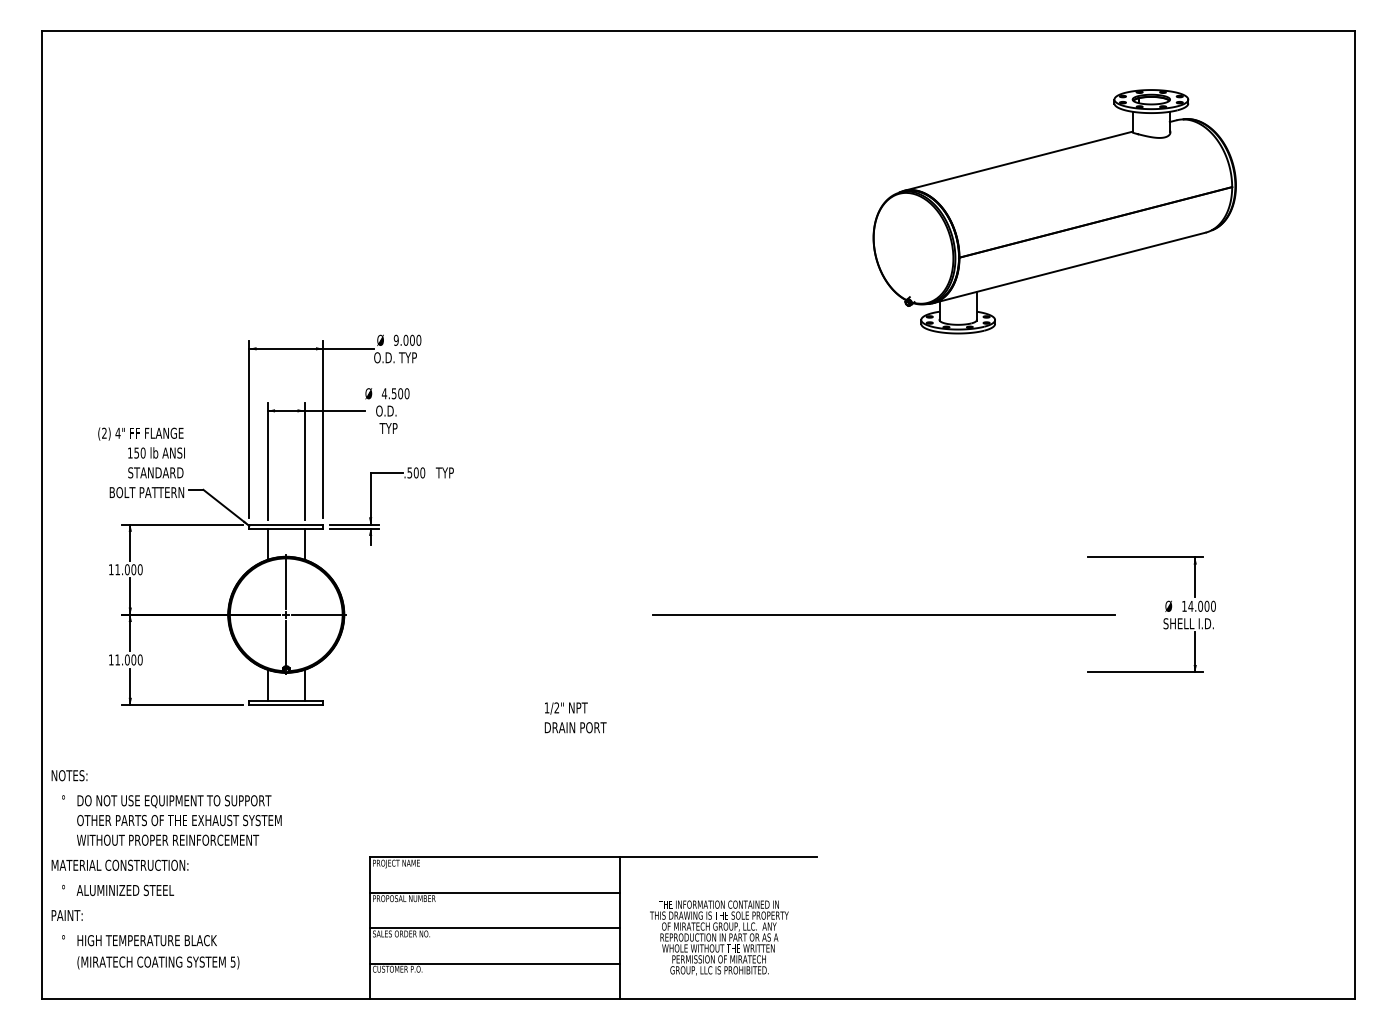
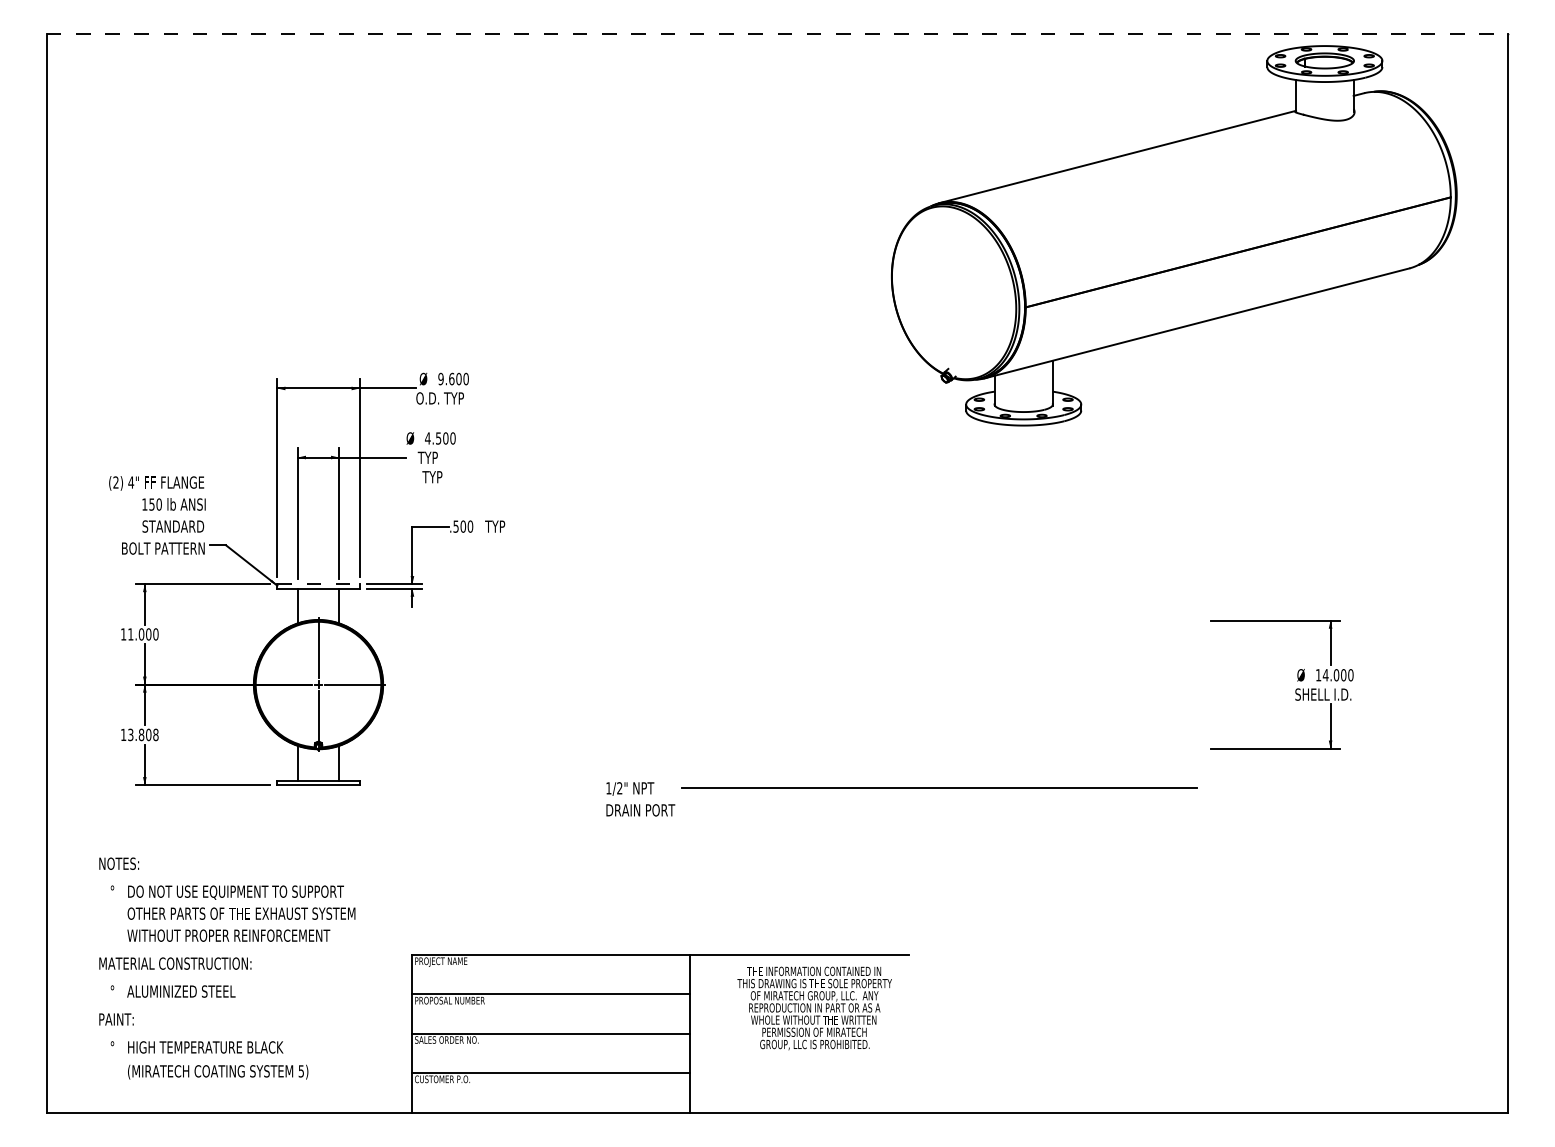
line: (698, 30) -> (777, 34), solid -> dashed
part: (1054, 211) -> (1173, 235), size x1.4
text: (405, 339) -> (451, 378), 9.000 -> 9.600
text: (385, 410) -> (429, 457), O.D. -> TYP
line: (287, 524) -> (319, 584), solid -> dashed
line: (883, 614) -> (939, 787), moved
text: (129, 659) -> (143, 734), 11.000 -> 13.808
text: (166, 869) -> (227, 968), moved
text: (719, 938) -> (814, 1008), moved

